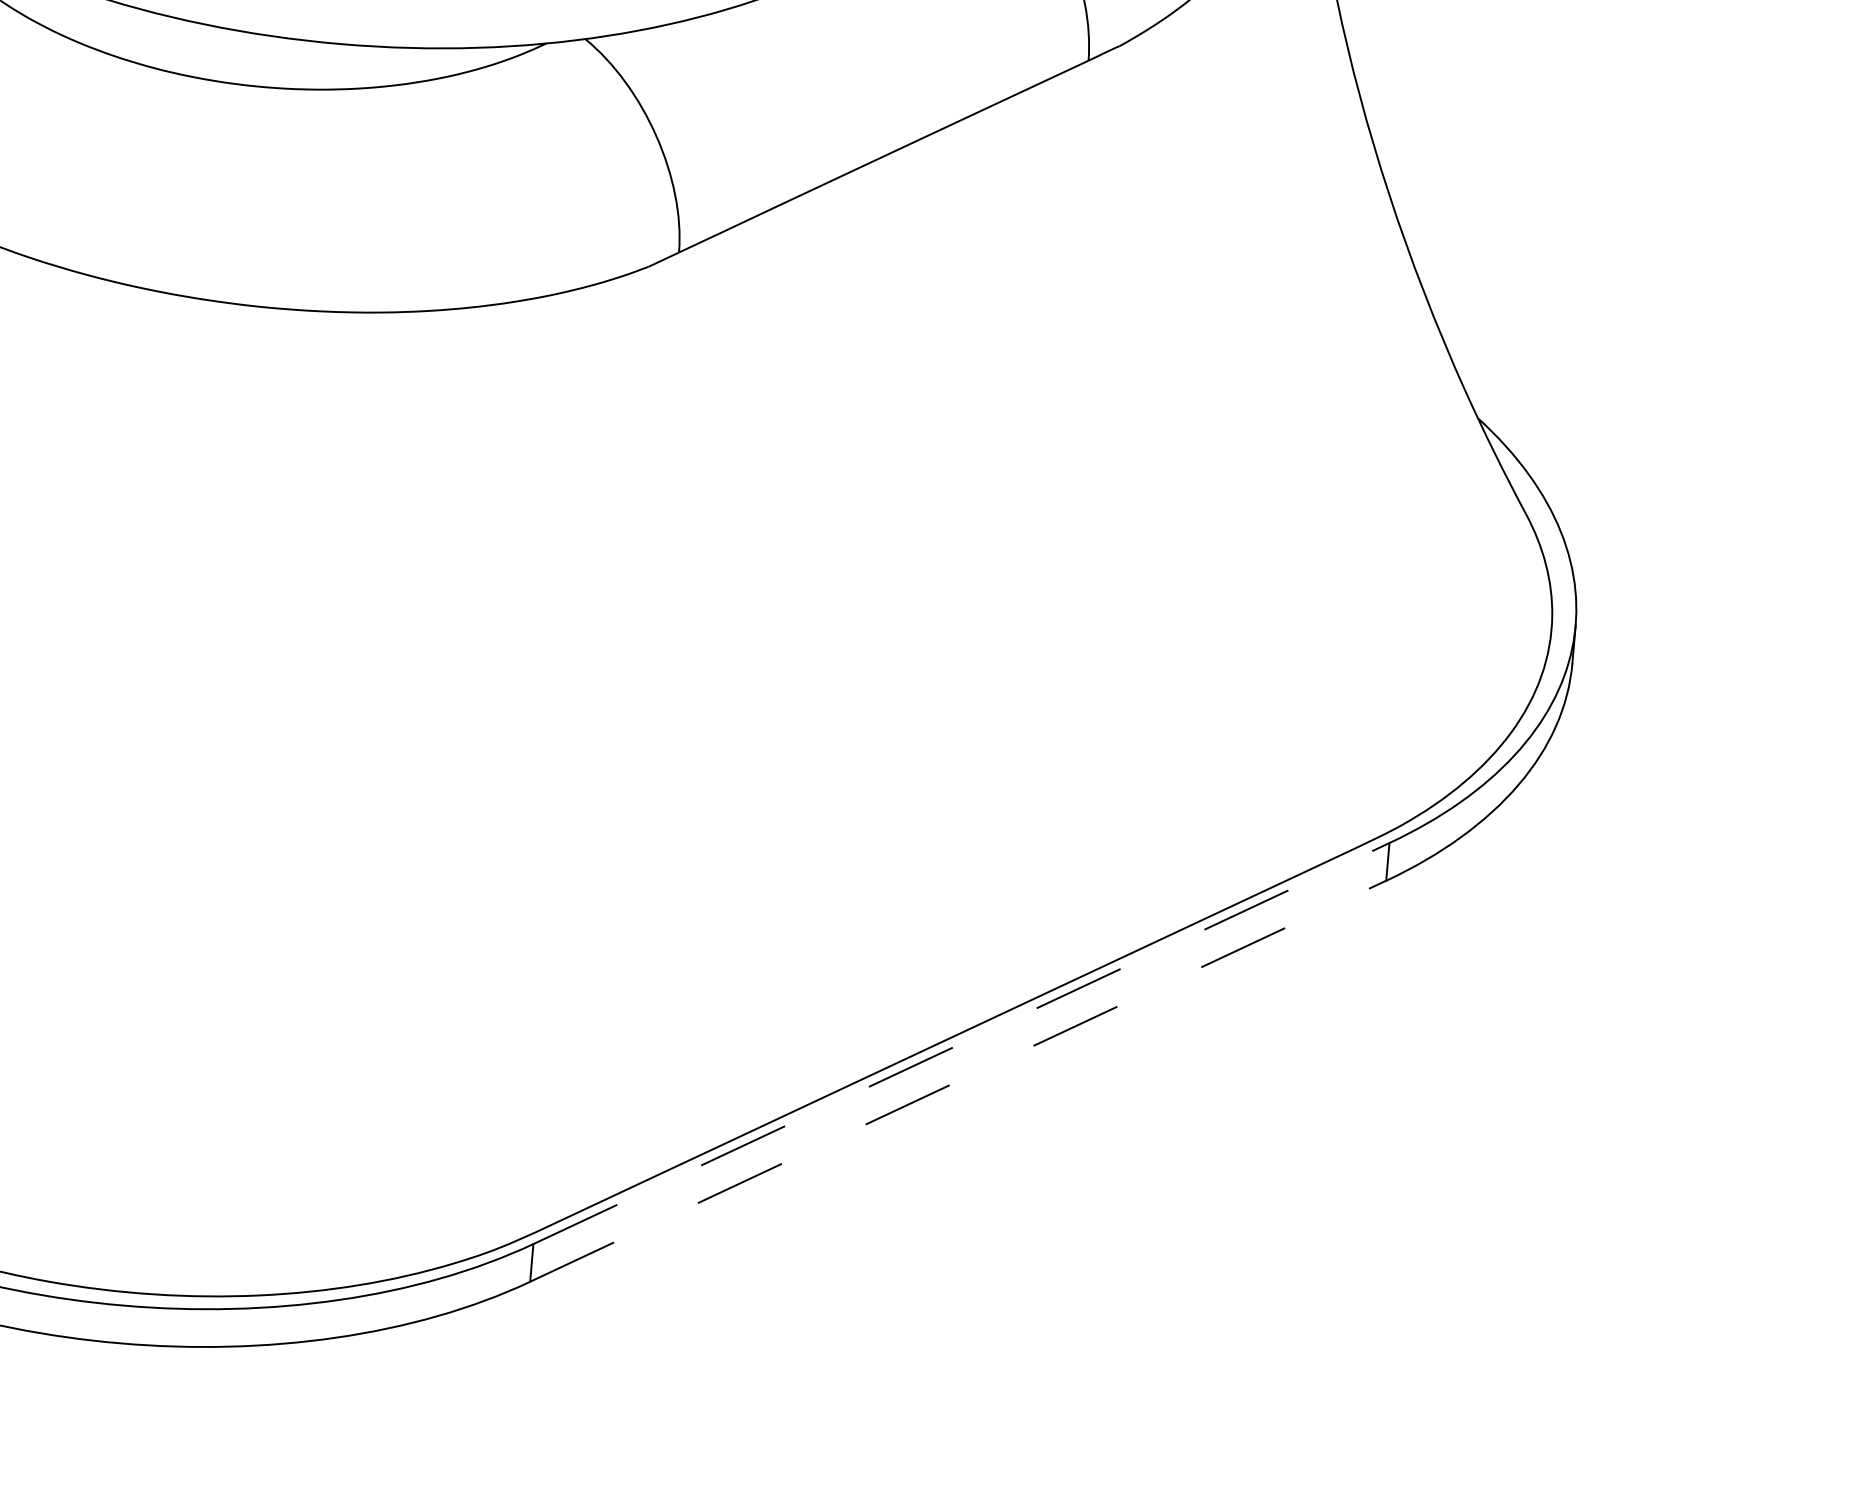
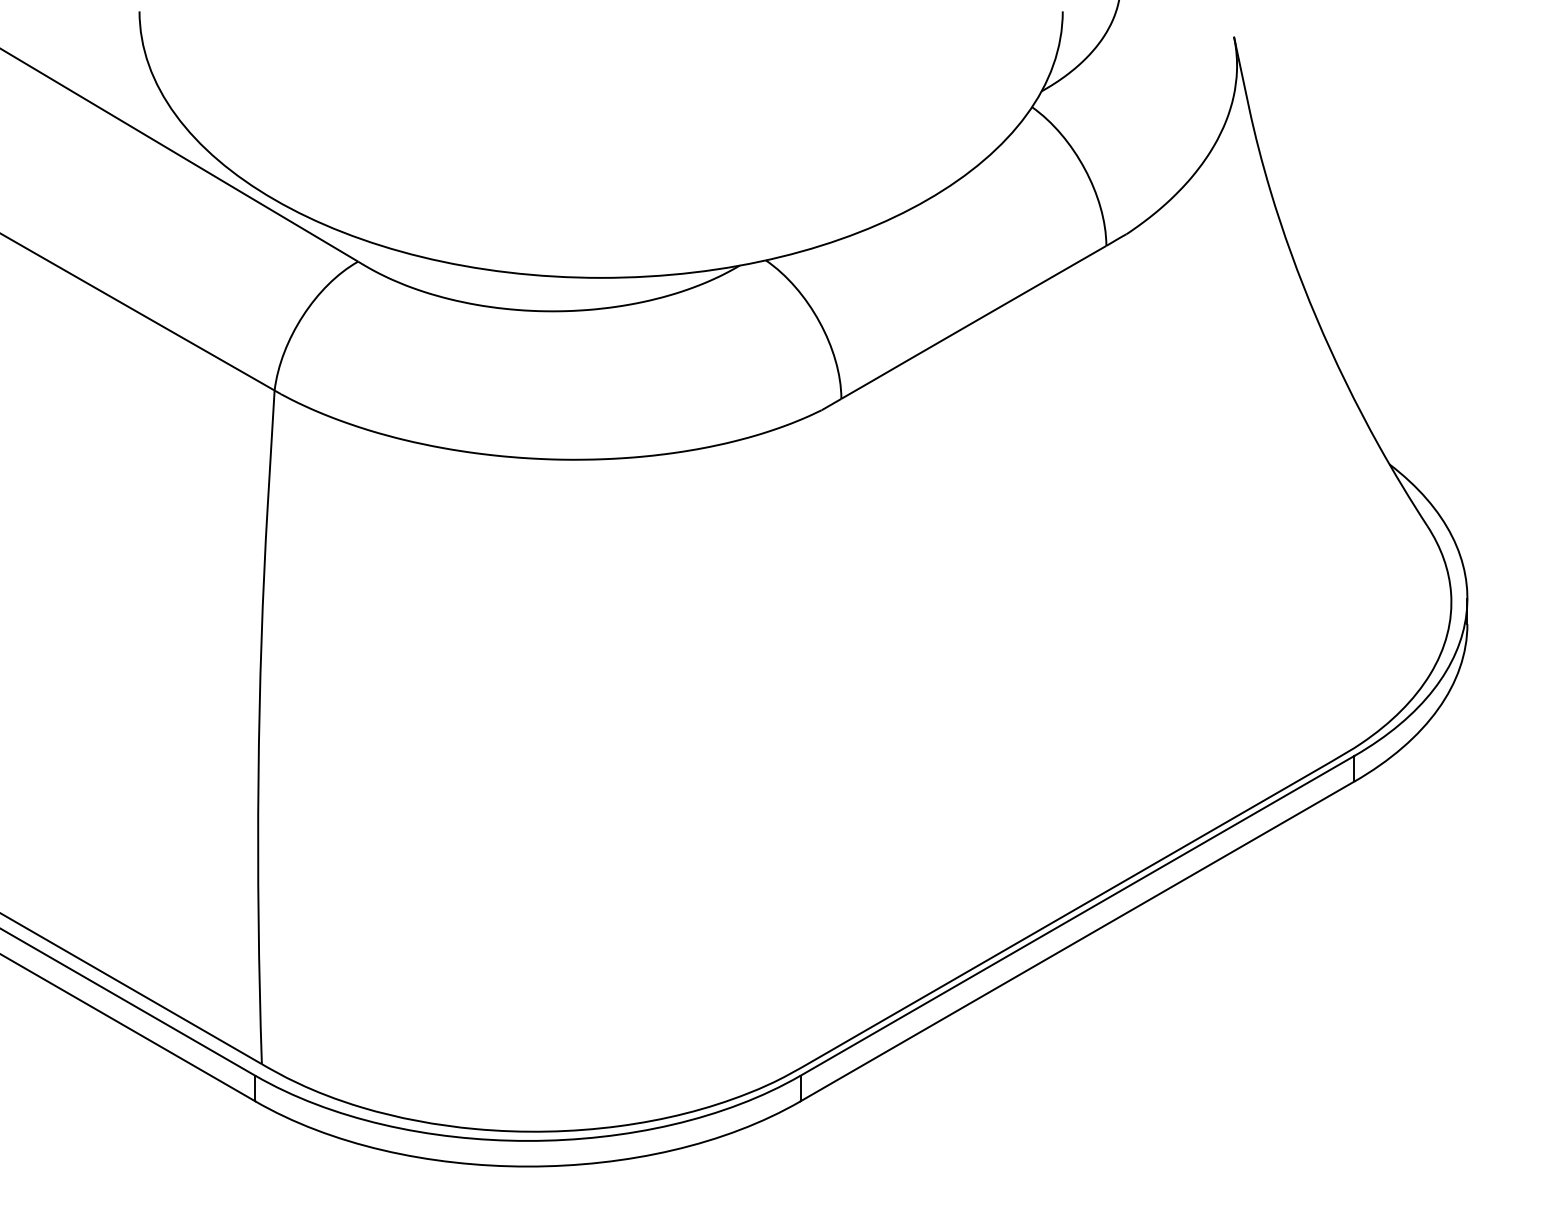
line: (961, 1043) -> (1077, 915), dashed -> solid
line: (958, 1081) -> (1077, 941), dashed -> solid

